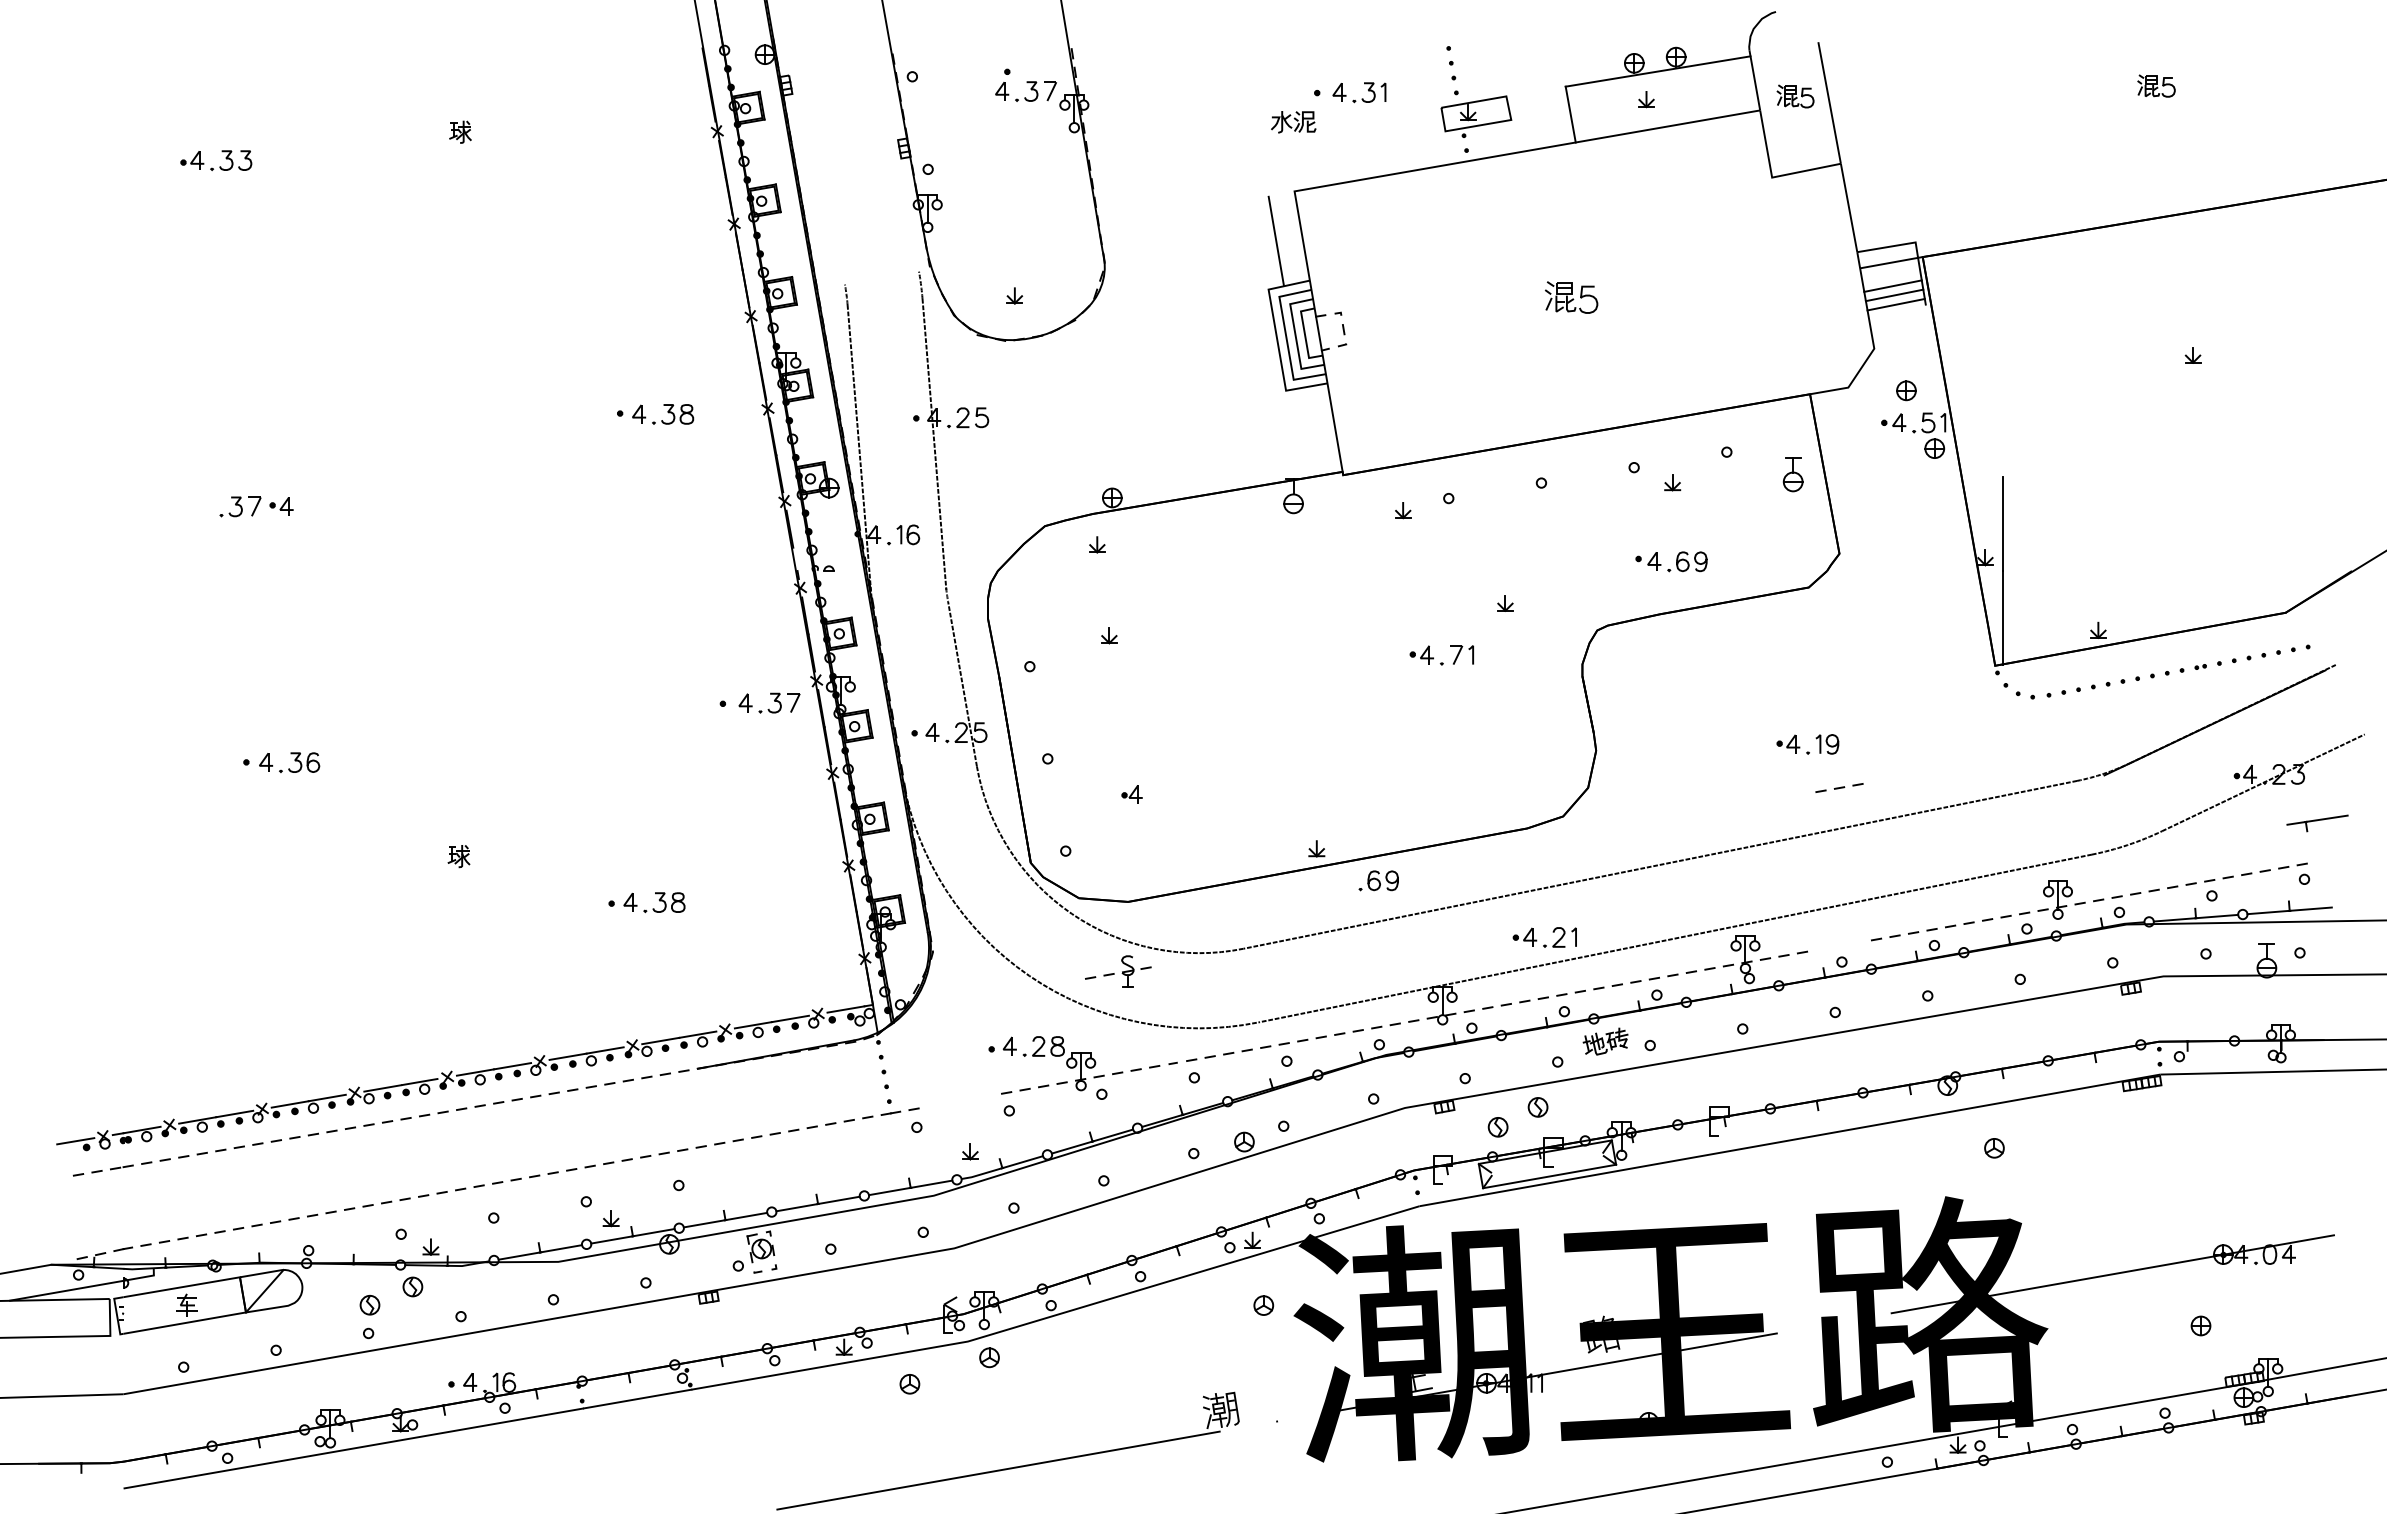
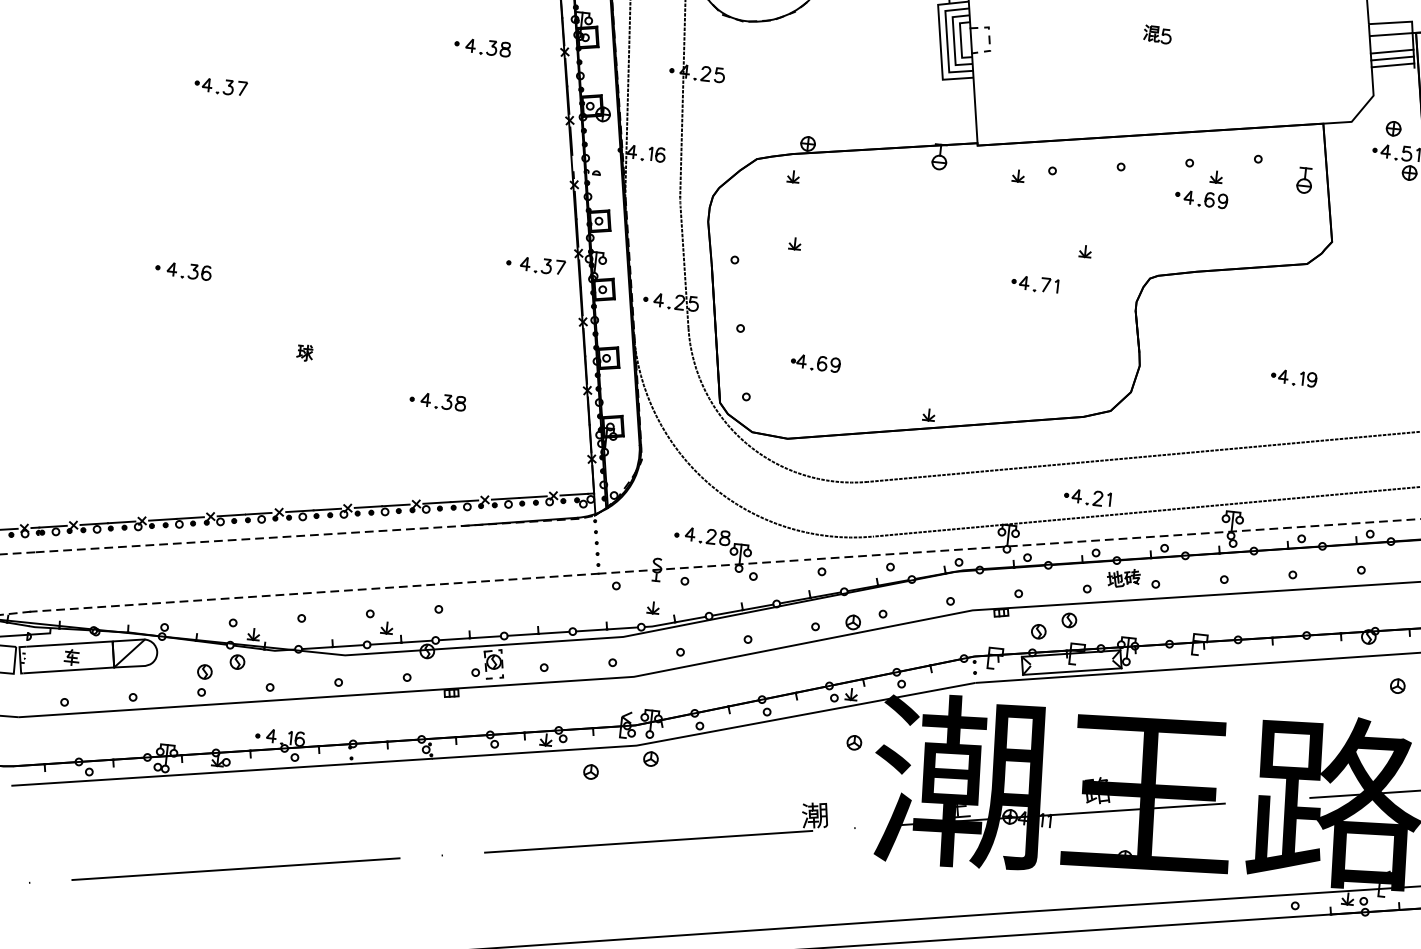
part: (1571, 297) -> (1157, 34), size x0.71
part: (240, 506) -> (231, 87), moved
part: (1671, 561) -> (1201, 198), moved
part: (1839, 787) -> (1301, 526), moved
part: (1378, 880) -> (825, 363), moved
part: (1118, 971) -> (650, 569), moved

